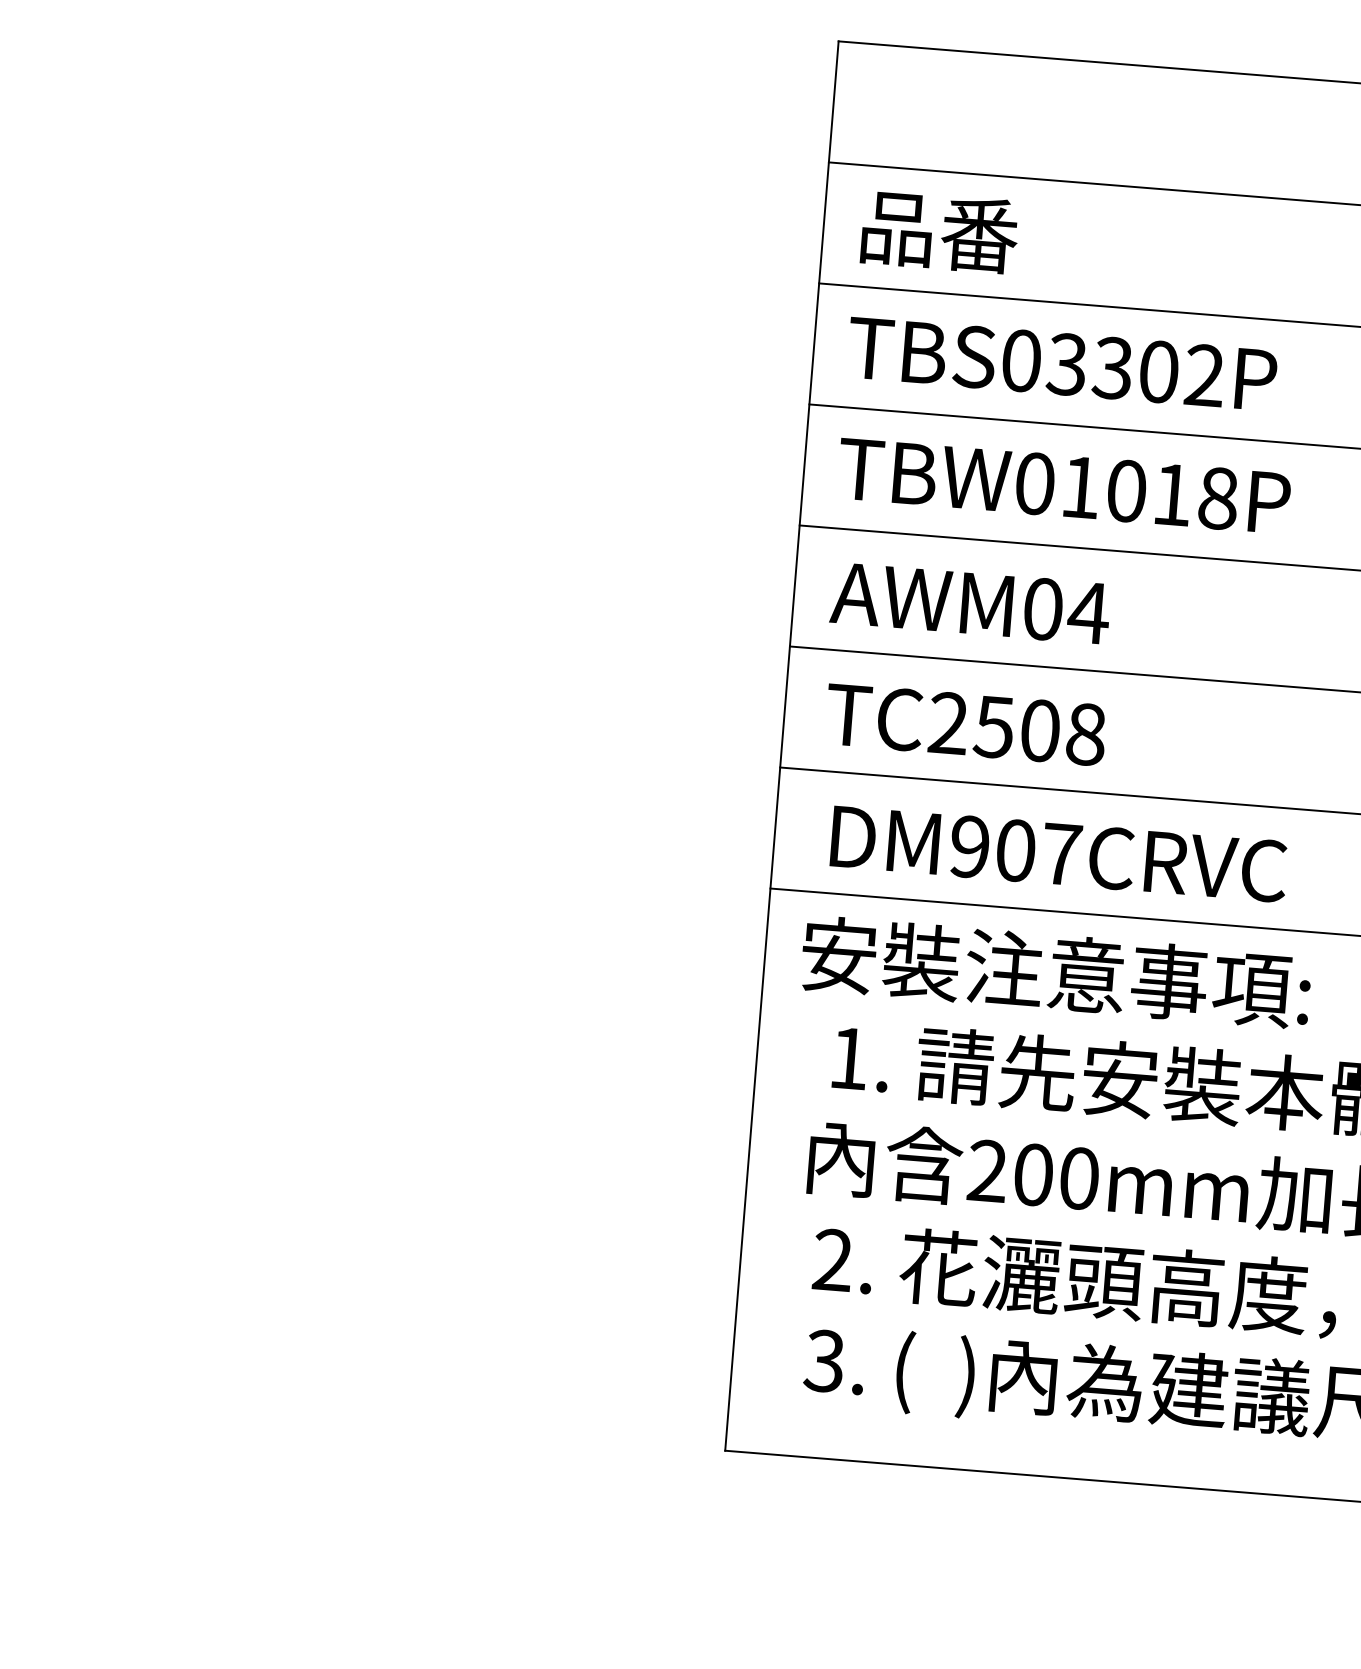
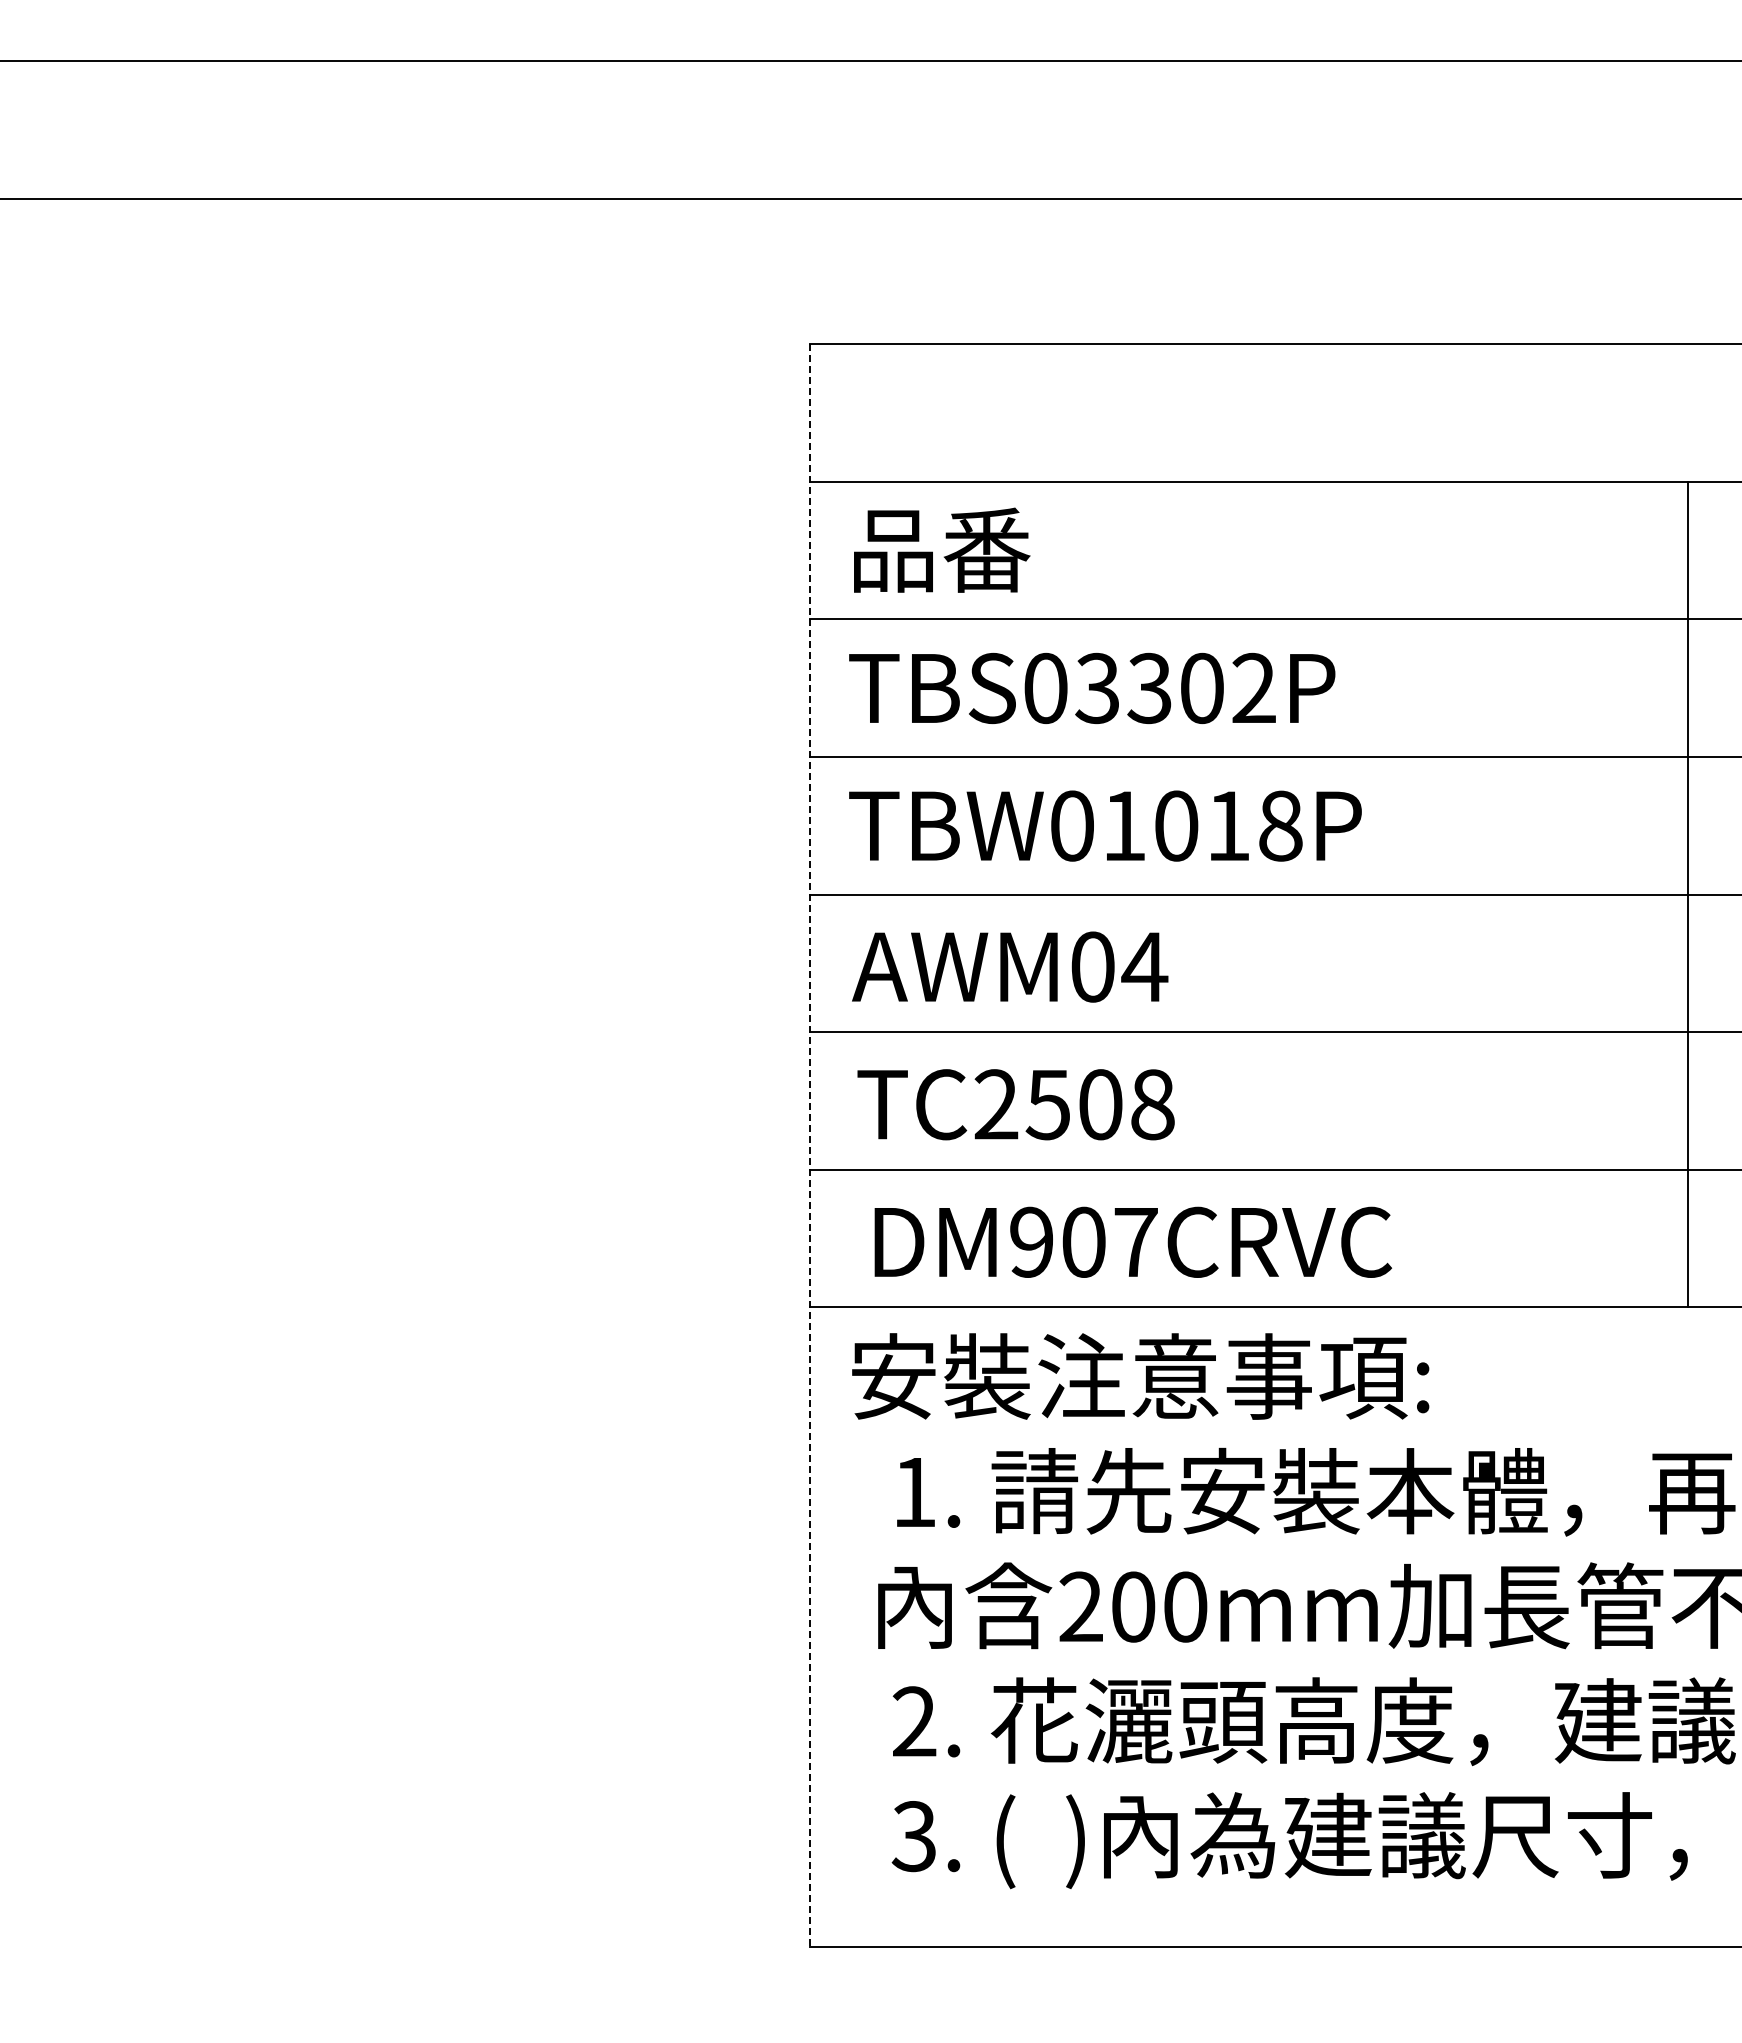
line: (782, 746) -> (810, 1145), solid -> dashed

